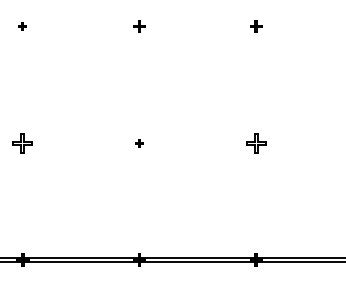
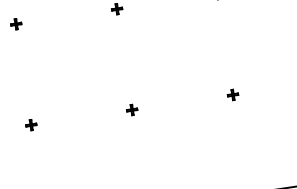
part: (22, 26) -> (15, 24), size x1.67
part: (22, 142) -> (30, 124), size x0.62
part: (139, 142) -> (131, 109), size x1.67
part: (256, 142) -> (233, 94), size x0.62

